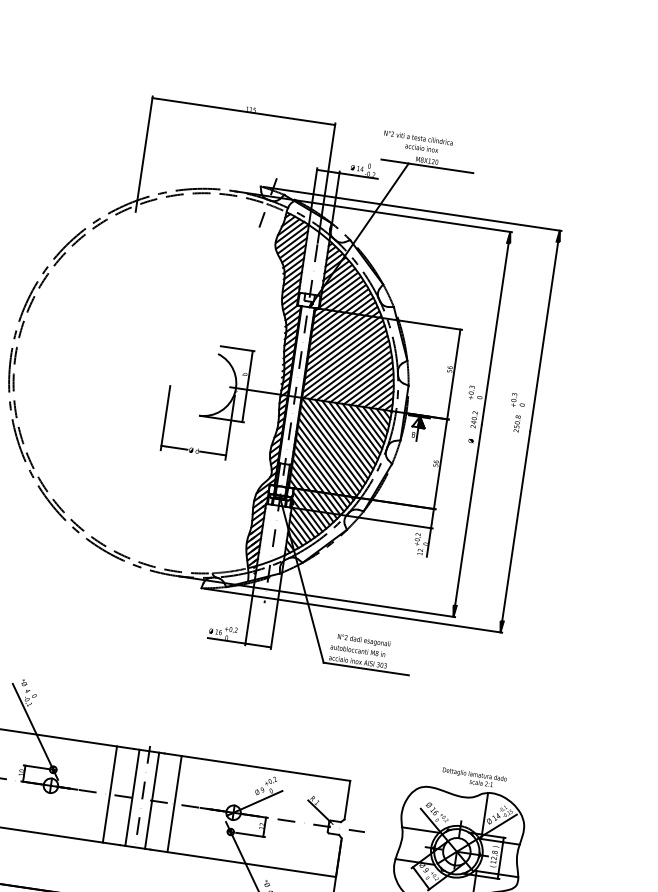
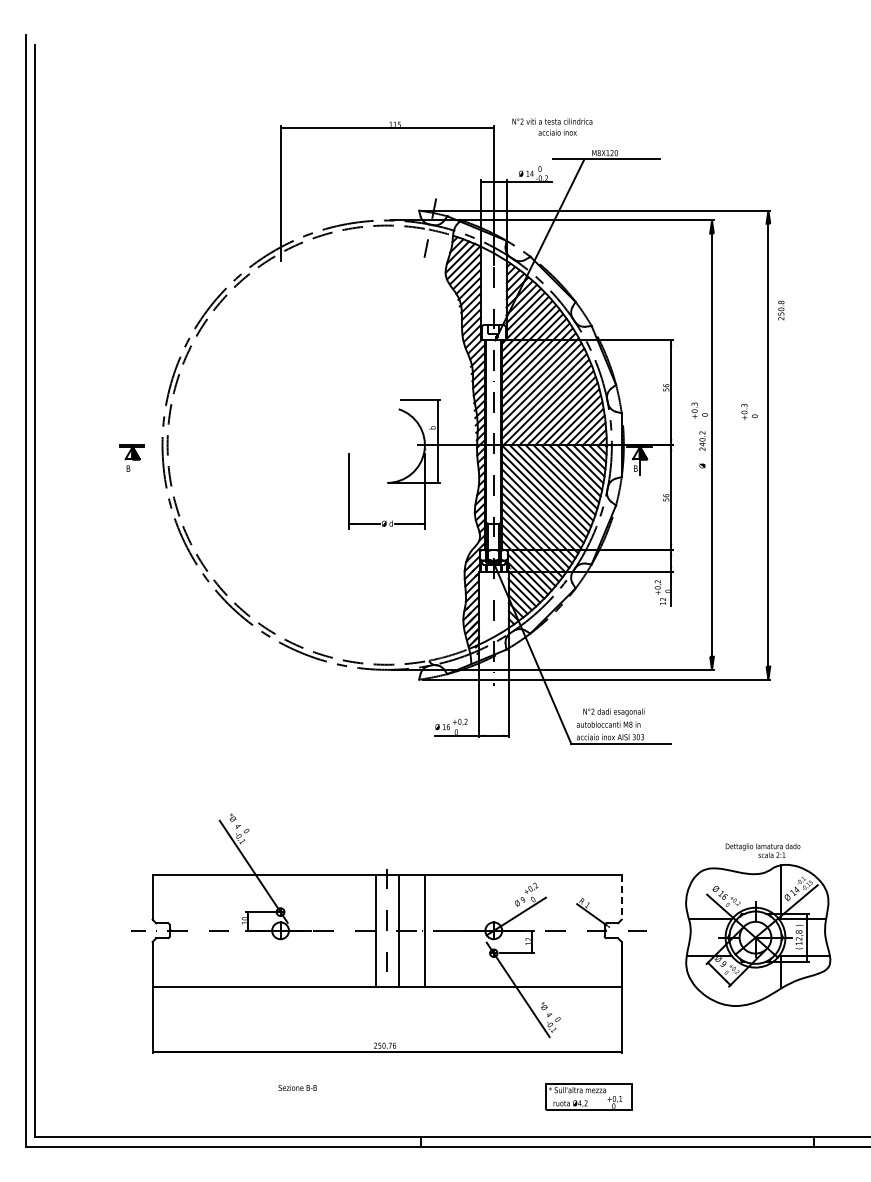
text: (418, 142) -> (552, 126), moved
text: (517, 423) -> (781, 310), moved
line: (110, 794) -> (349, 930), removed
line: (347, 800) -> (621, 897), solid -> dashed

